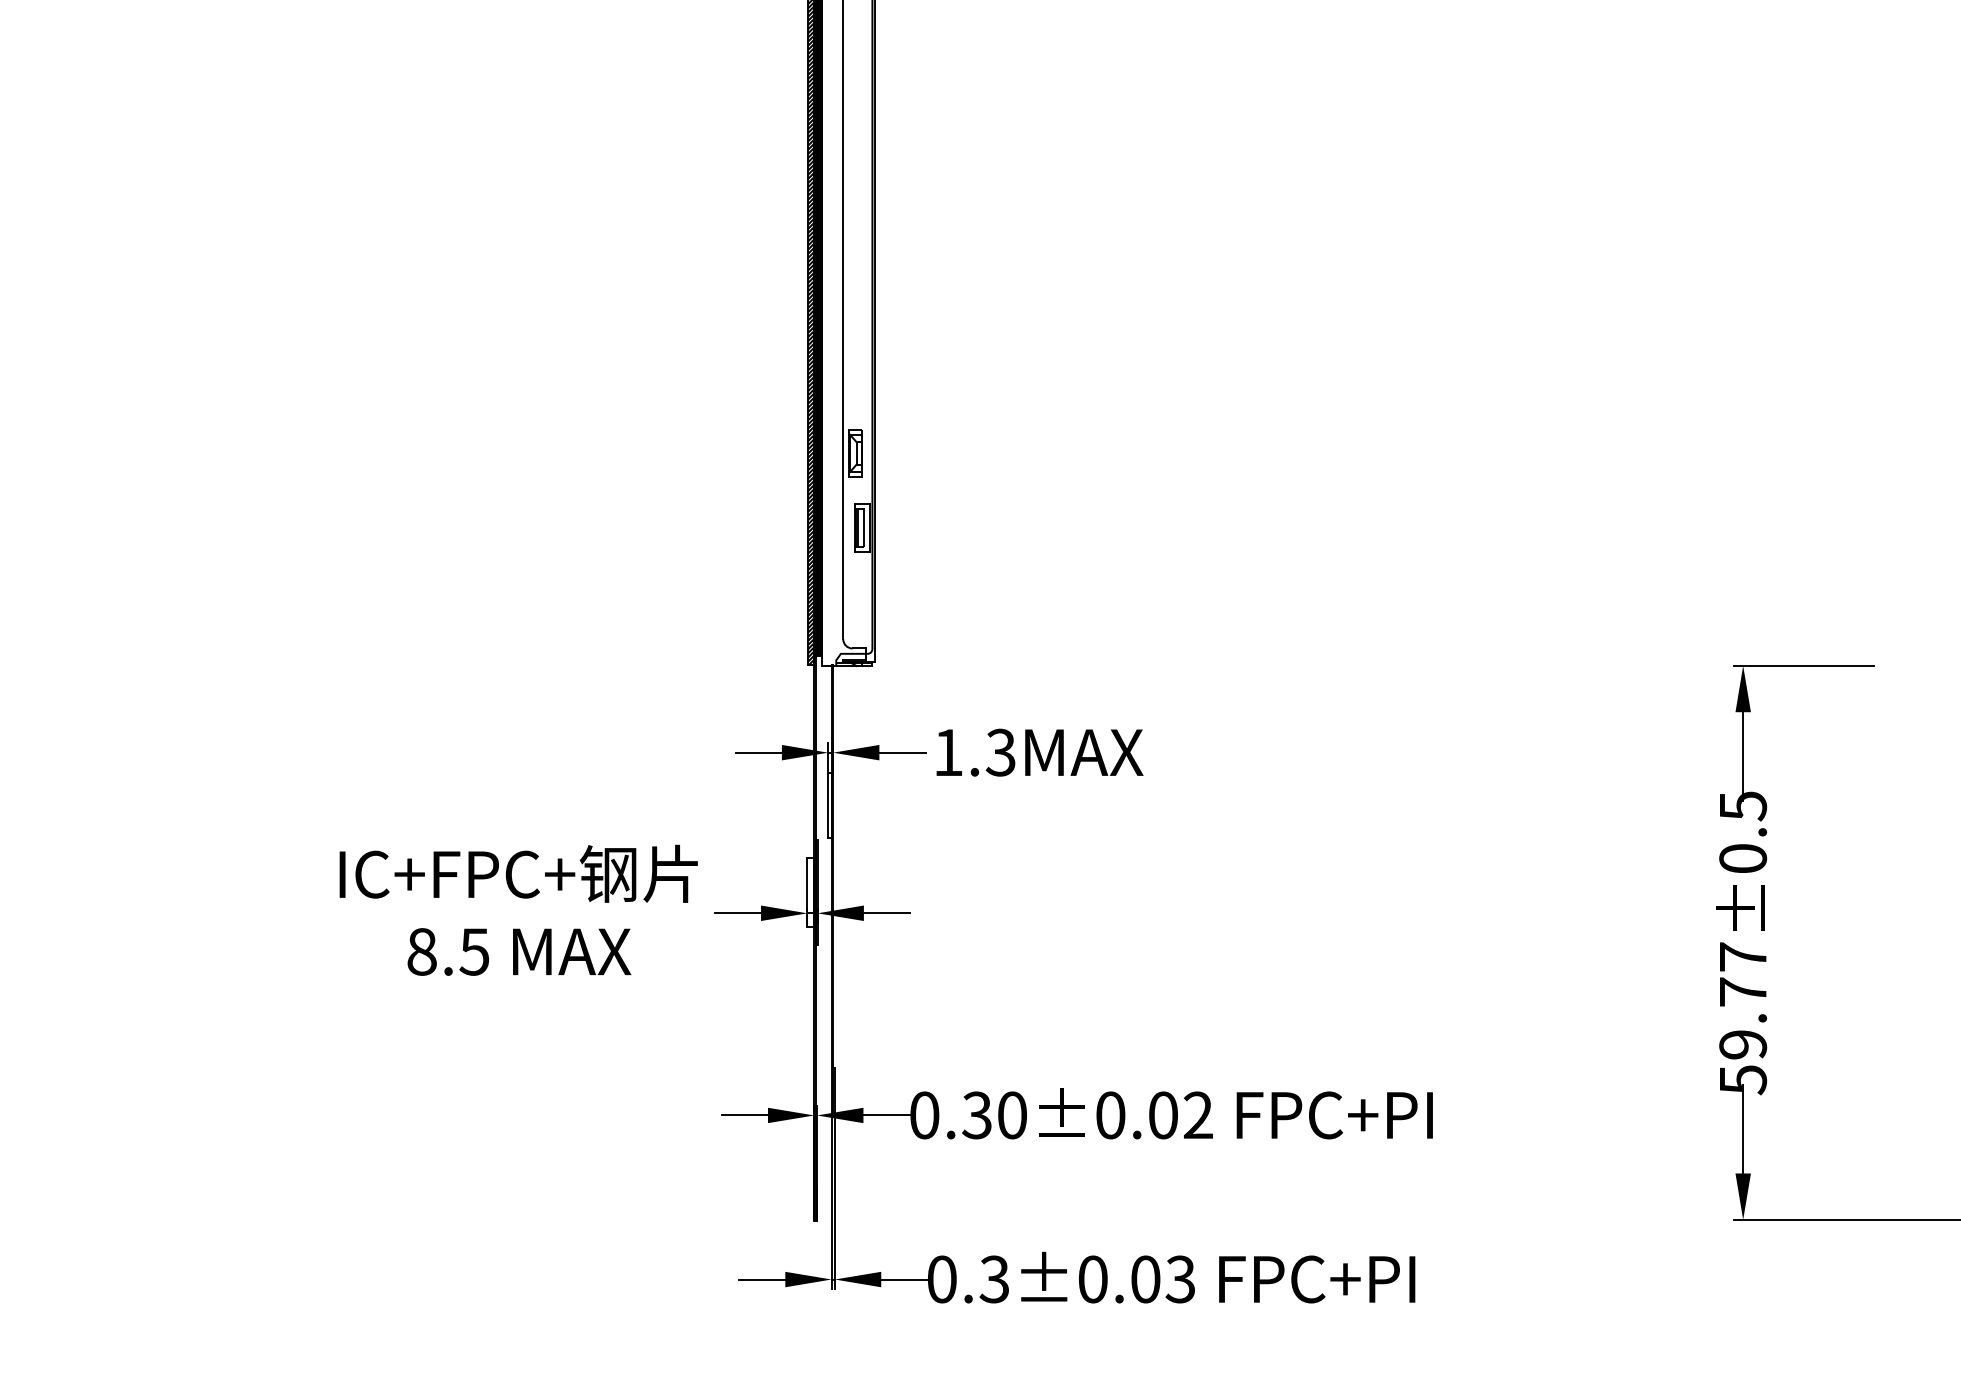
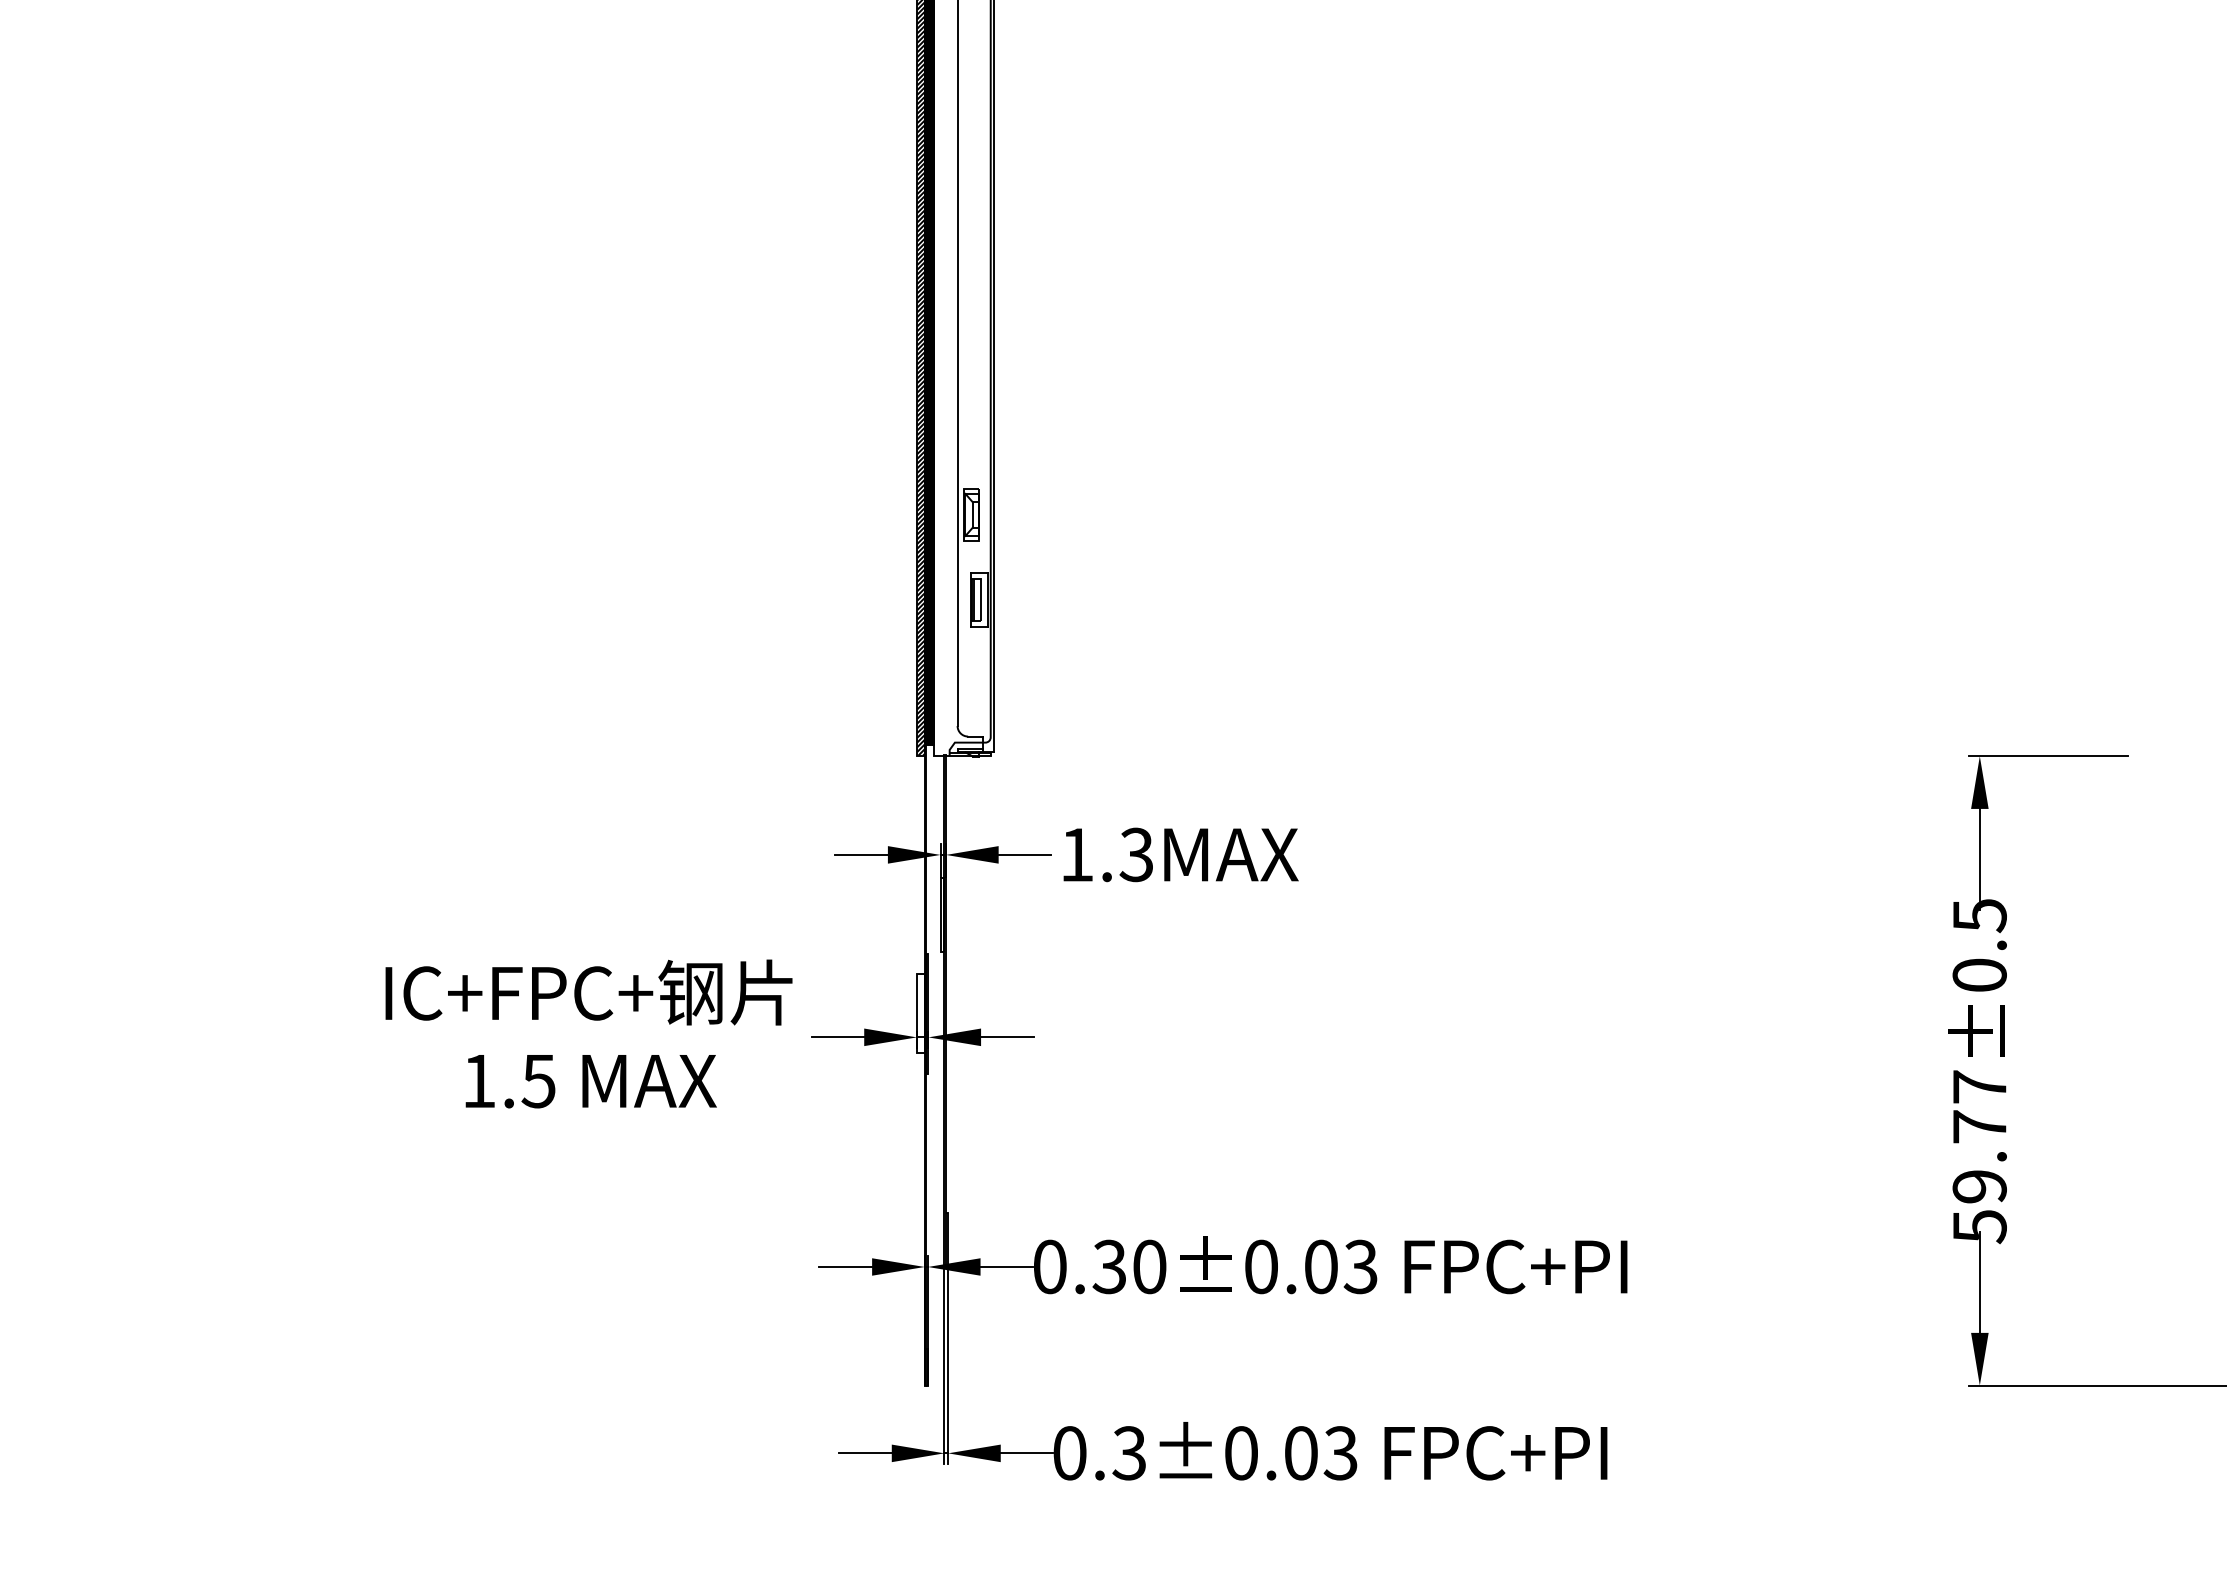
text: (421, 951) -> (478, 1080), 8.5 -> 1.5
text: (1197, 1115) -> (1359, 1267), 0.02 -> 0.03

